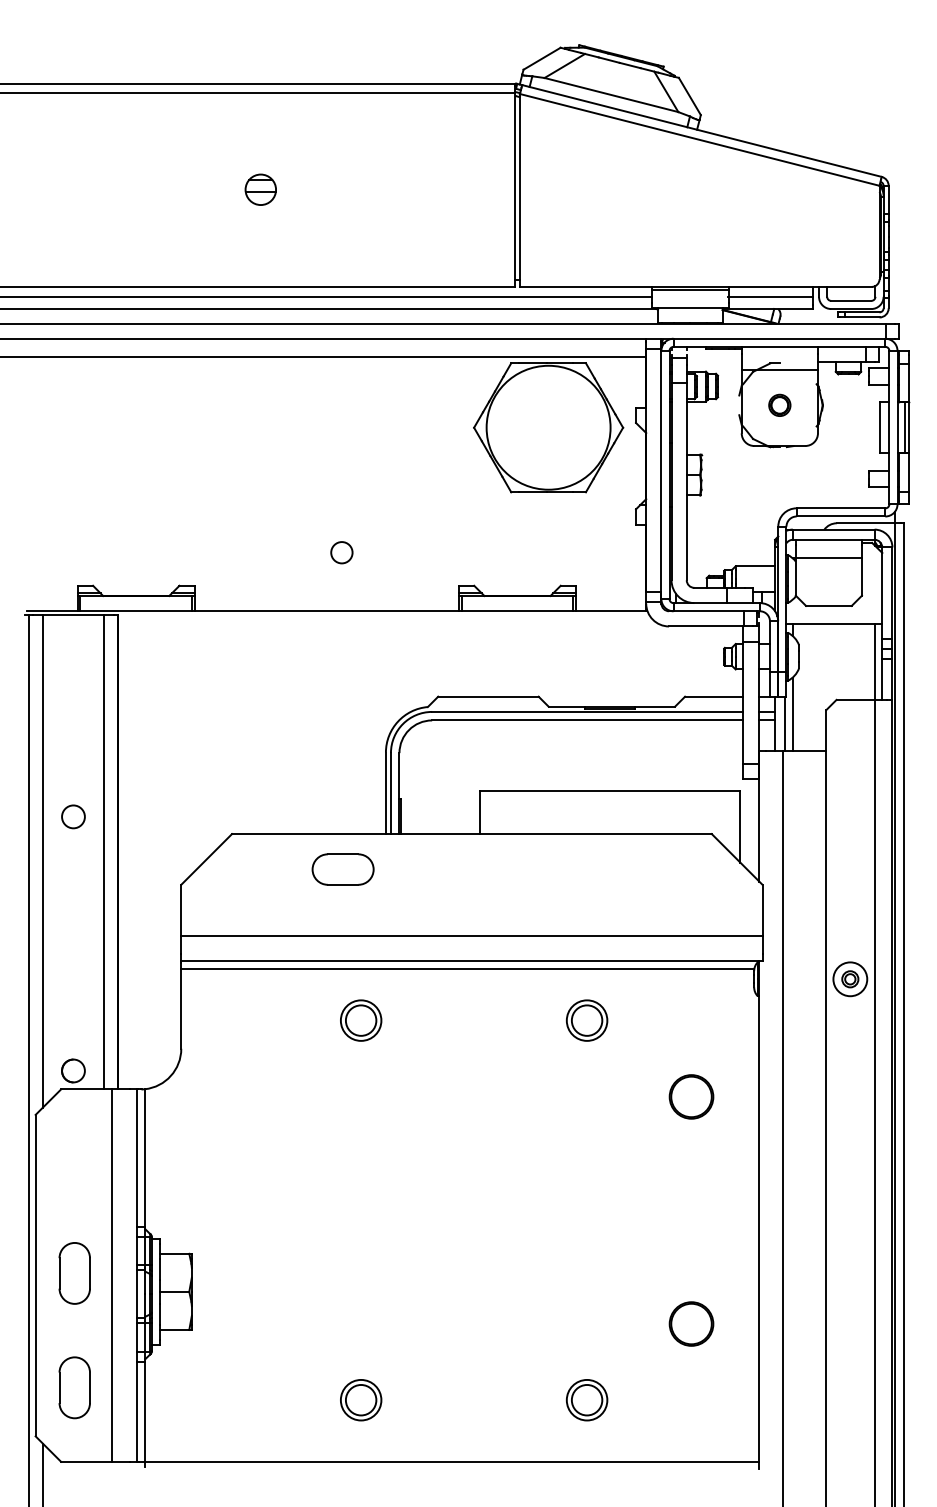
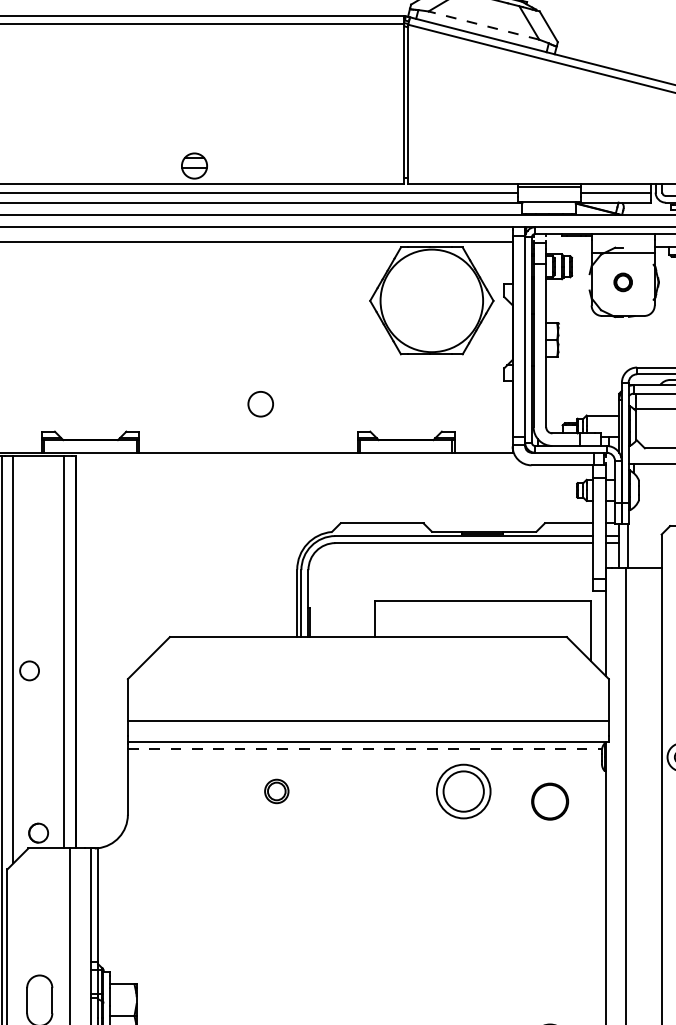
line: (611, 94) -> (483, 25), solid -> dashed
part: (260, 189) -> (194, 165), moved
circle: (341, 552) -> (260, 404), size x1.4
line: (792, 713) -> (633, 537), removed
circle: (73, 816) -> (29, 670), moved
part: (342, 869) -> (261, 666), removed
line: (467, 968) -> (364, 748), solid -> dashed
part: (361, 1020) -> (277, 791), size x0.7
part: (586, 1020) -> (463, 791), size x1.6
part: (691, 1096) -> (550, 801), moved

